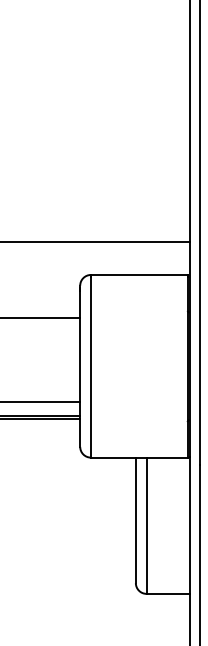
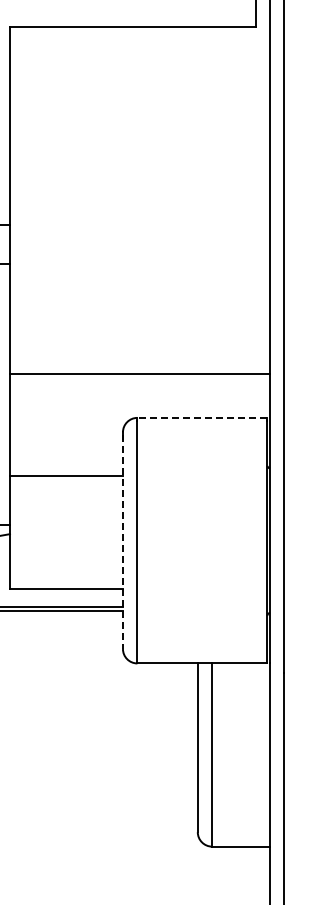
line: (138, 274) -> (201, 417), solid -> dashed
line: (79, 367) -> (122, 542), solid -> dashed

